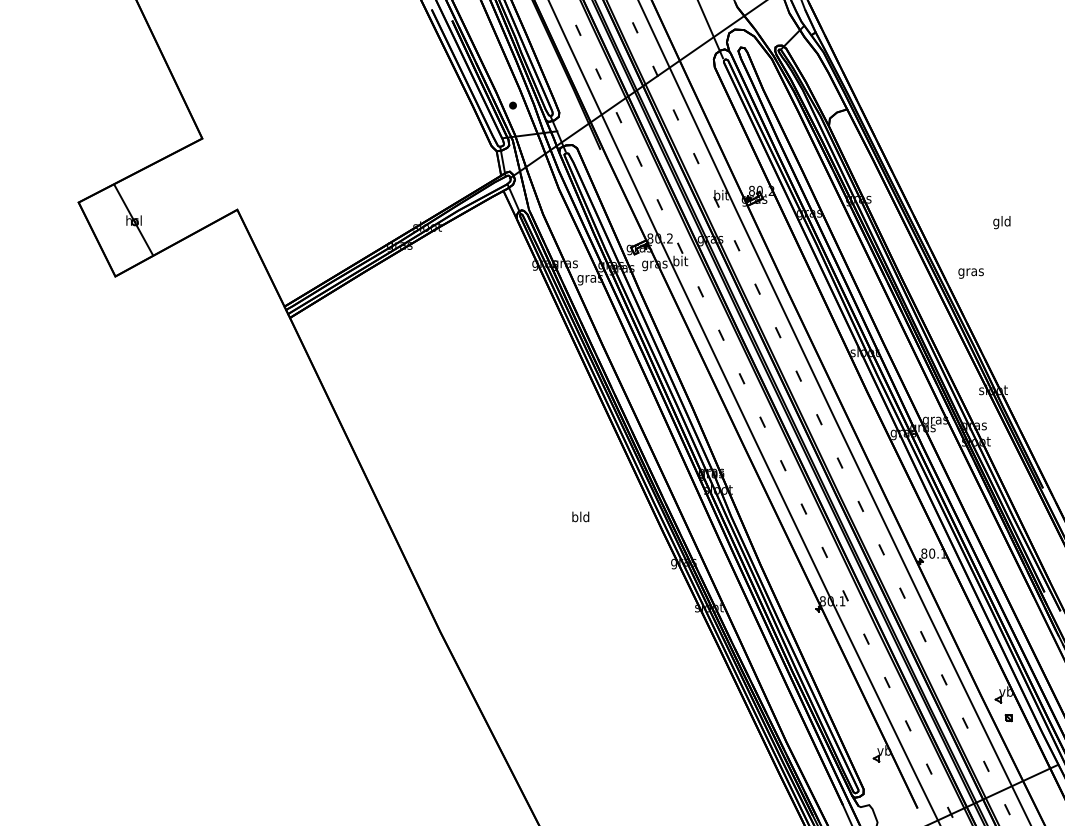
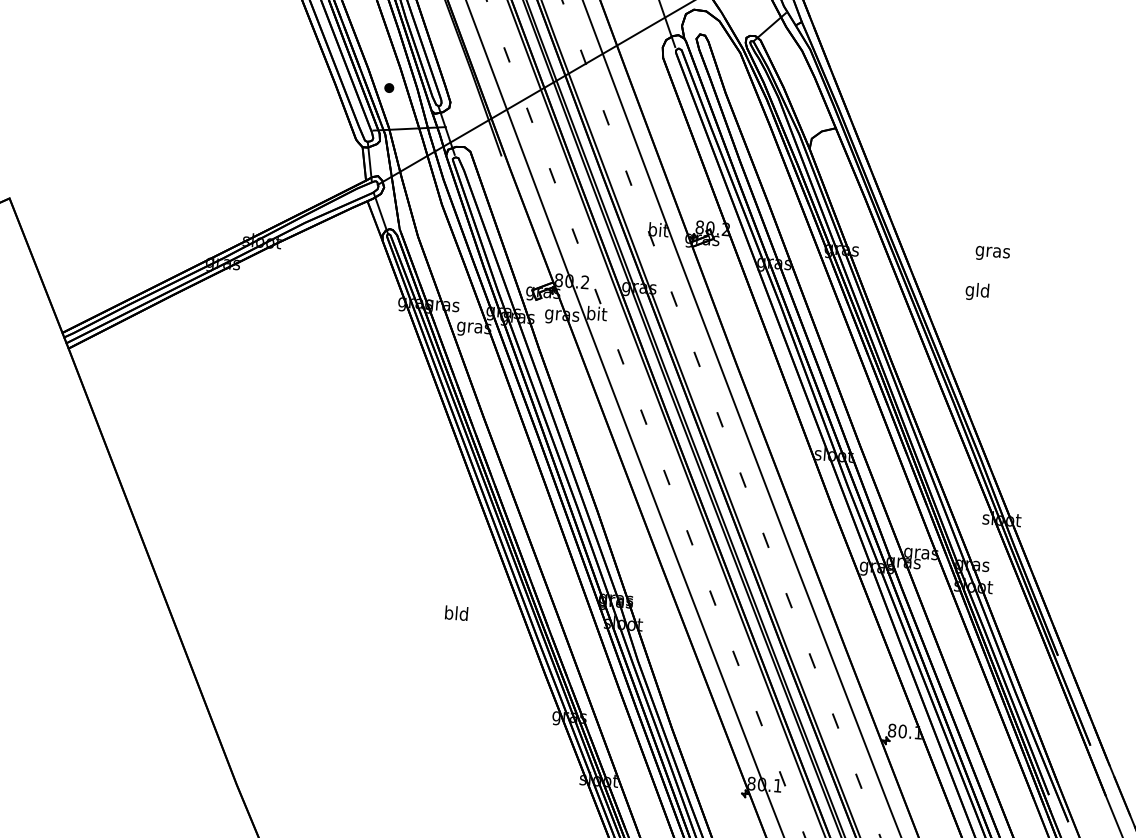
text: (1001, 222) -> (976, 291), moved
text: (970, 273) -> (991, 253), moved
text: (580, 516) -> (456, 612), moved

